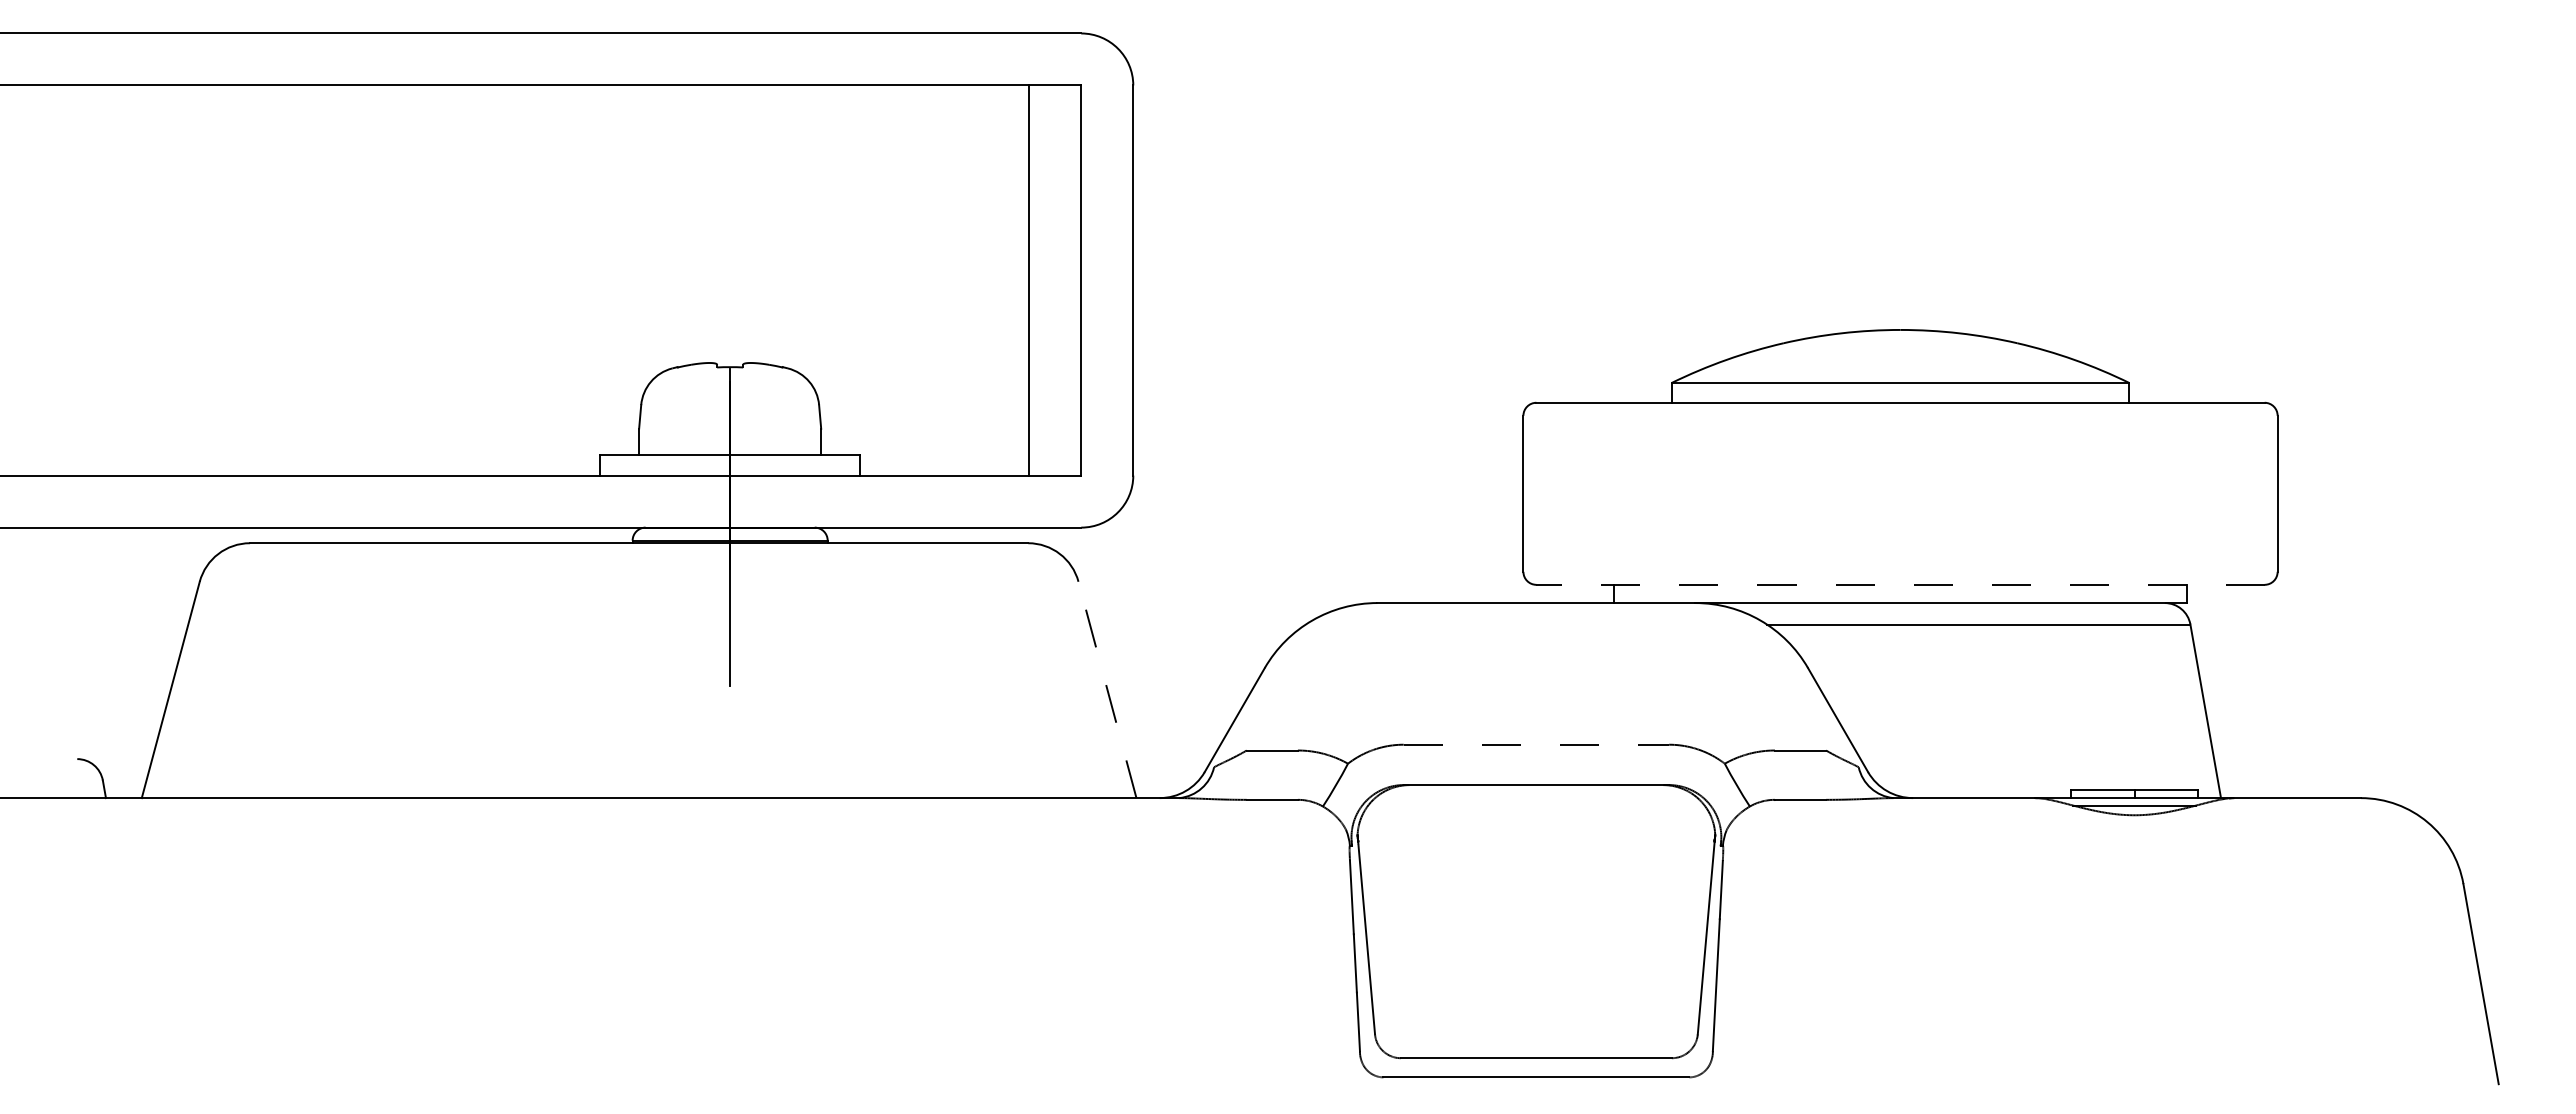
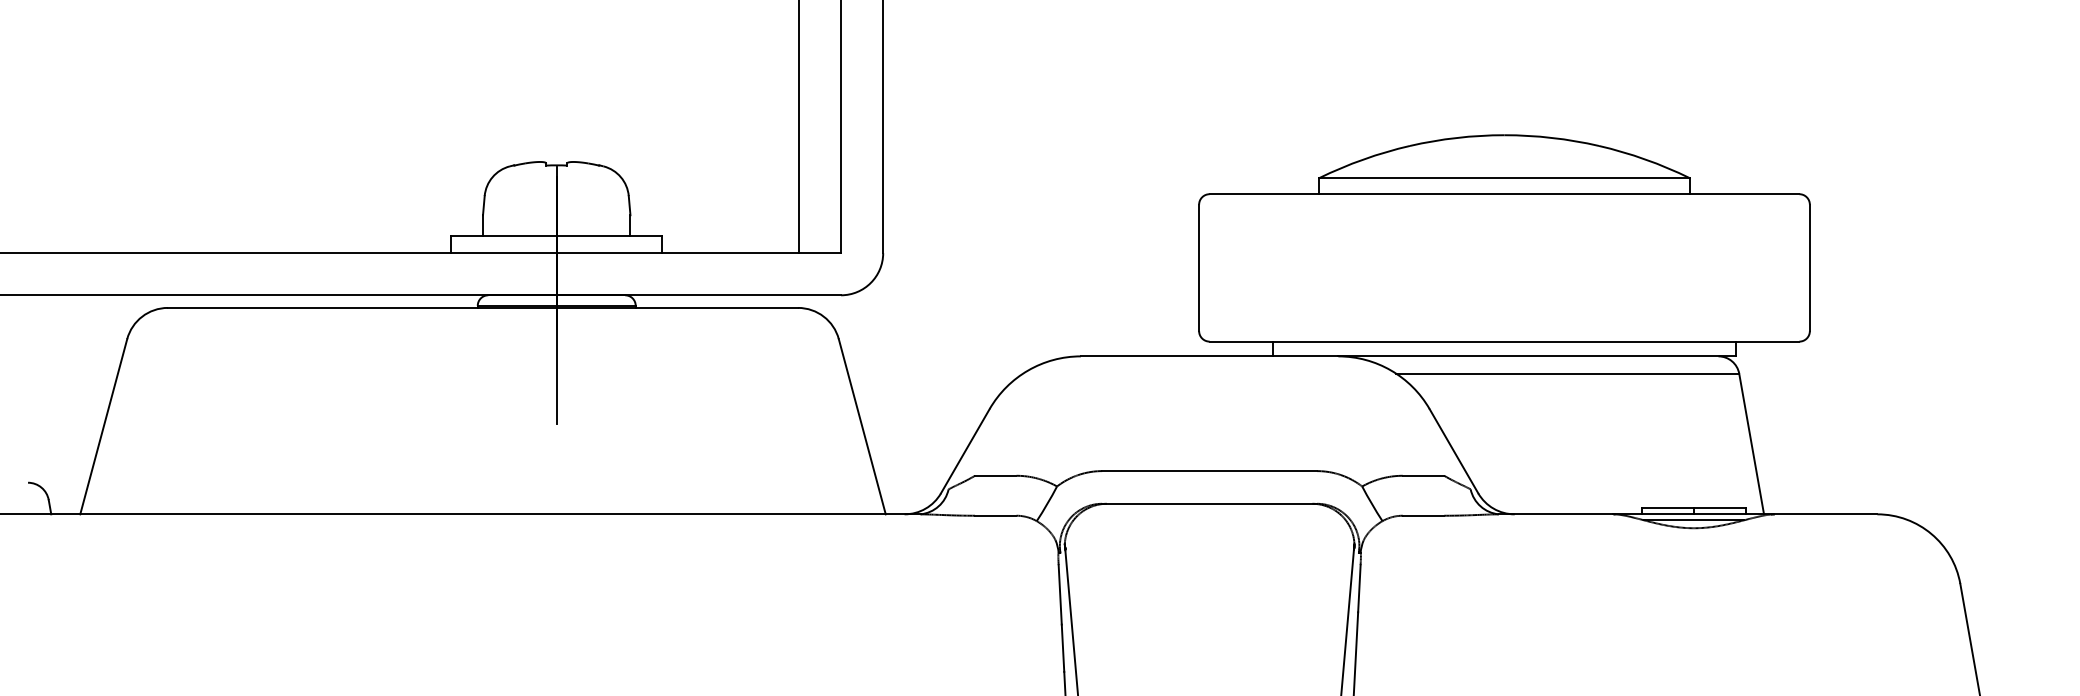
line: (1900, 584) -> (1504, 341), dashed -> solid
line: (1107, 689) -> (862, 426), dashed -> solid
line: (1536, 744) -> (1209, 470), dashed -> solid

